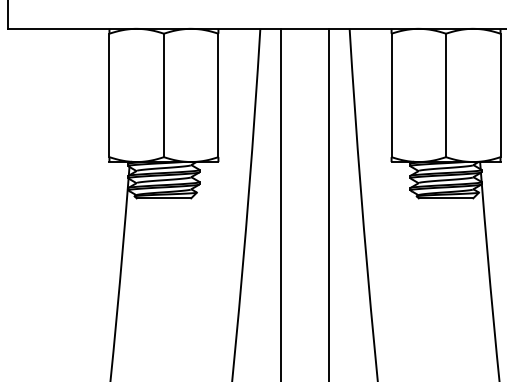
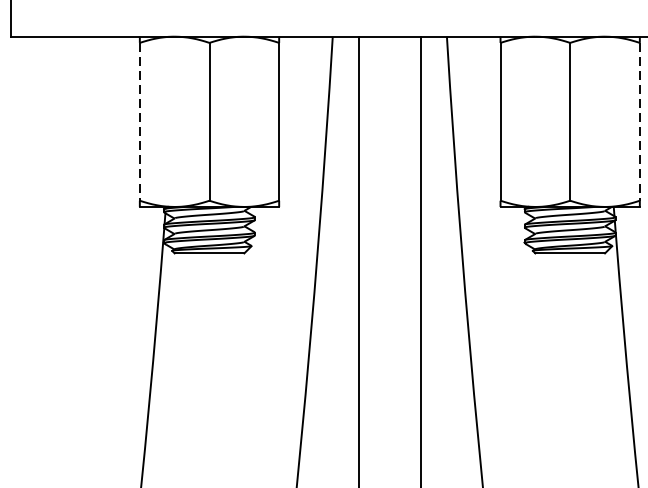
line: (109, 95) -> (139, 121), solid -> dashed
line: (500, 95) -> (639, 121), solid -> dashed

